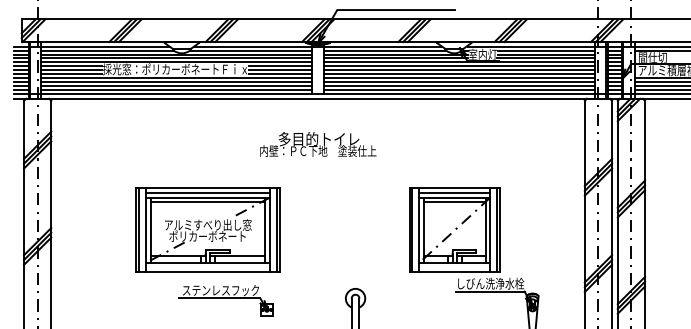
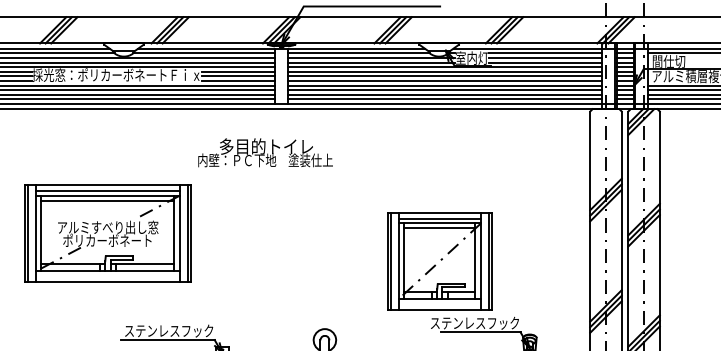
text: (318, 144) -> (265, 152), moved
part: (207, 229) -> (107, 232), moved
text: (485, 283) -> (475, 322), しびん洗浄水栓 -> ステンレスフック

